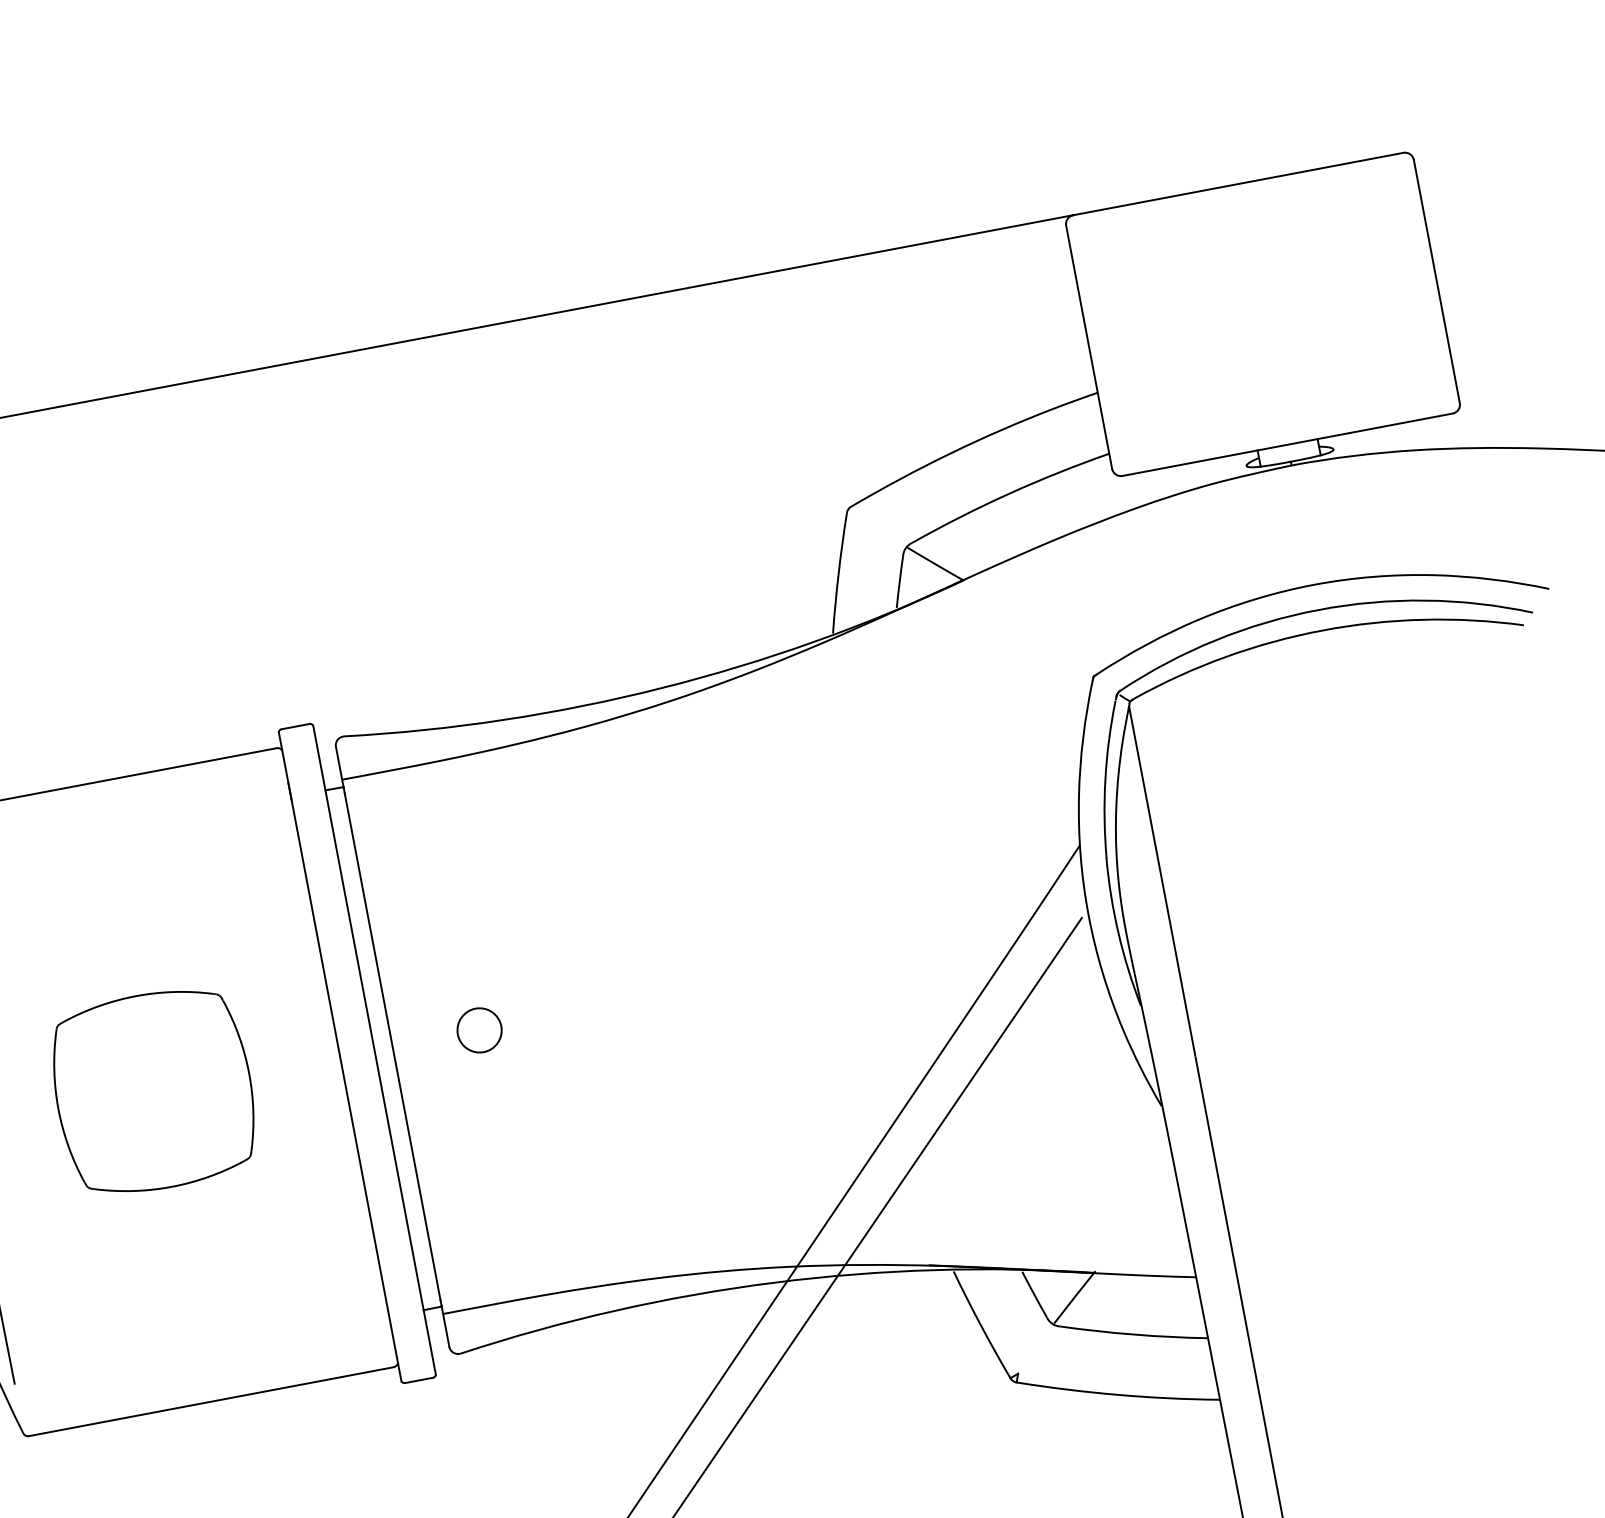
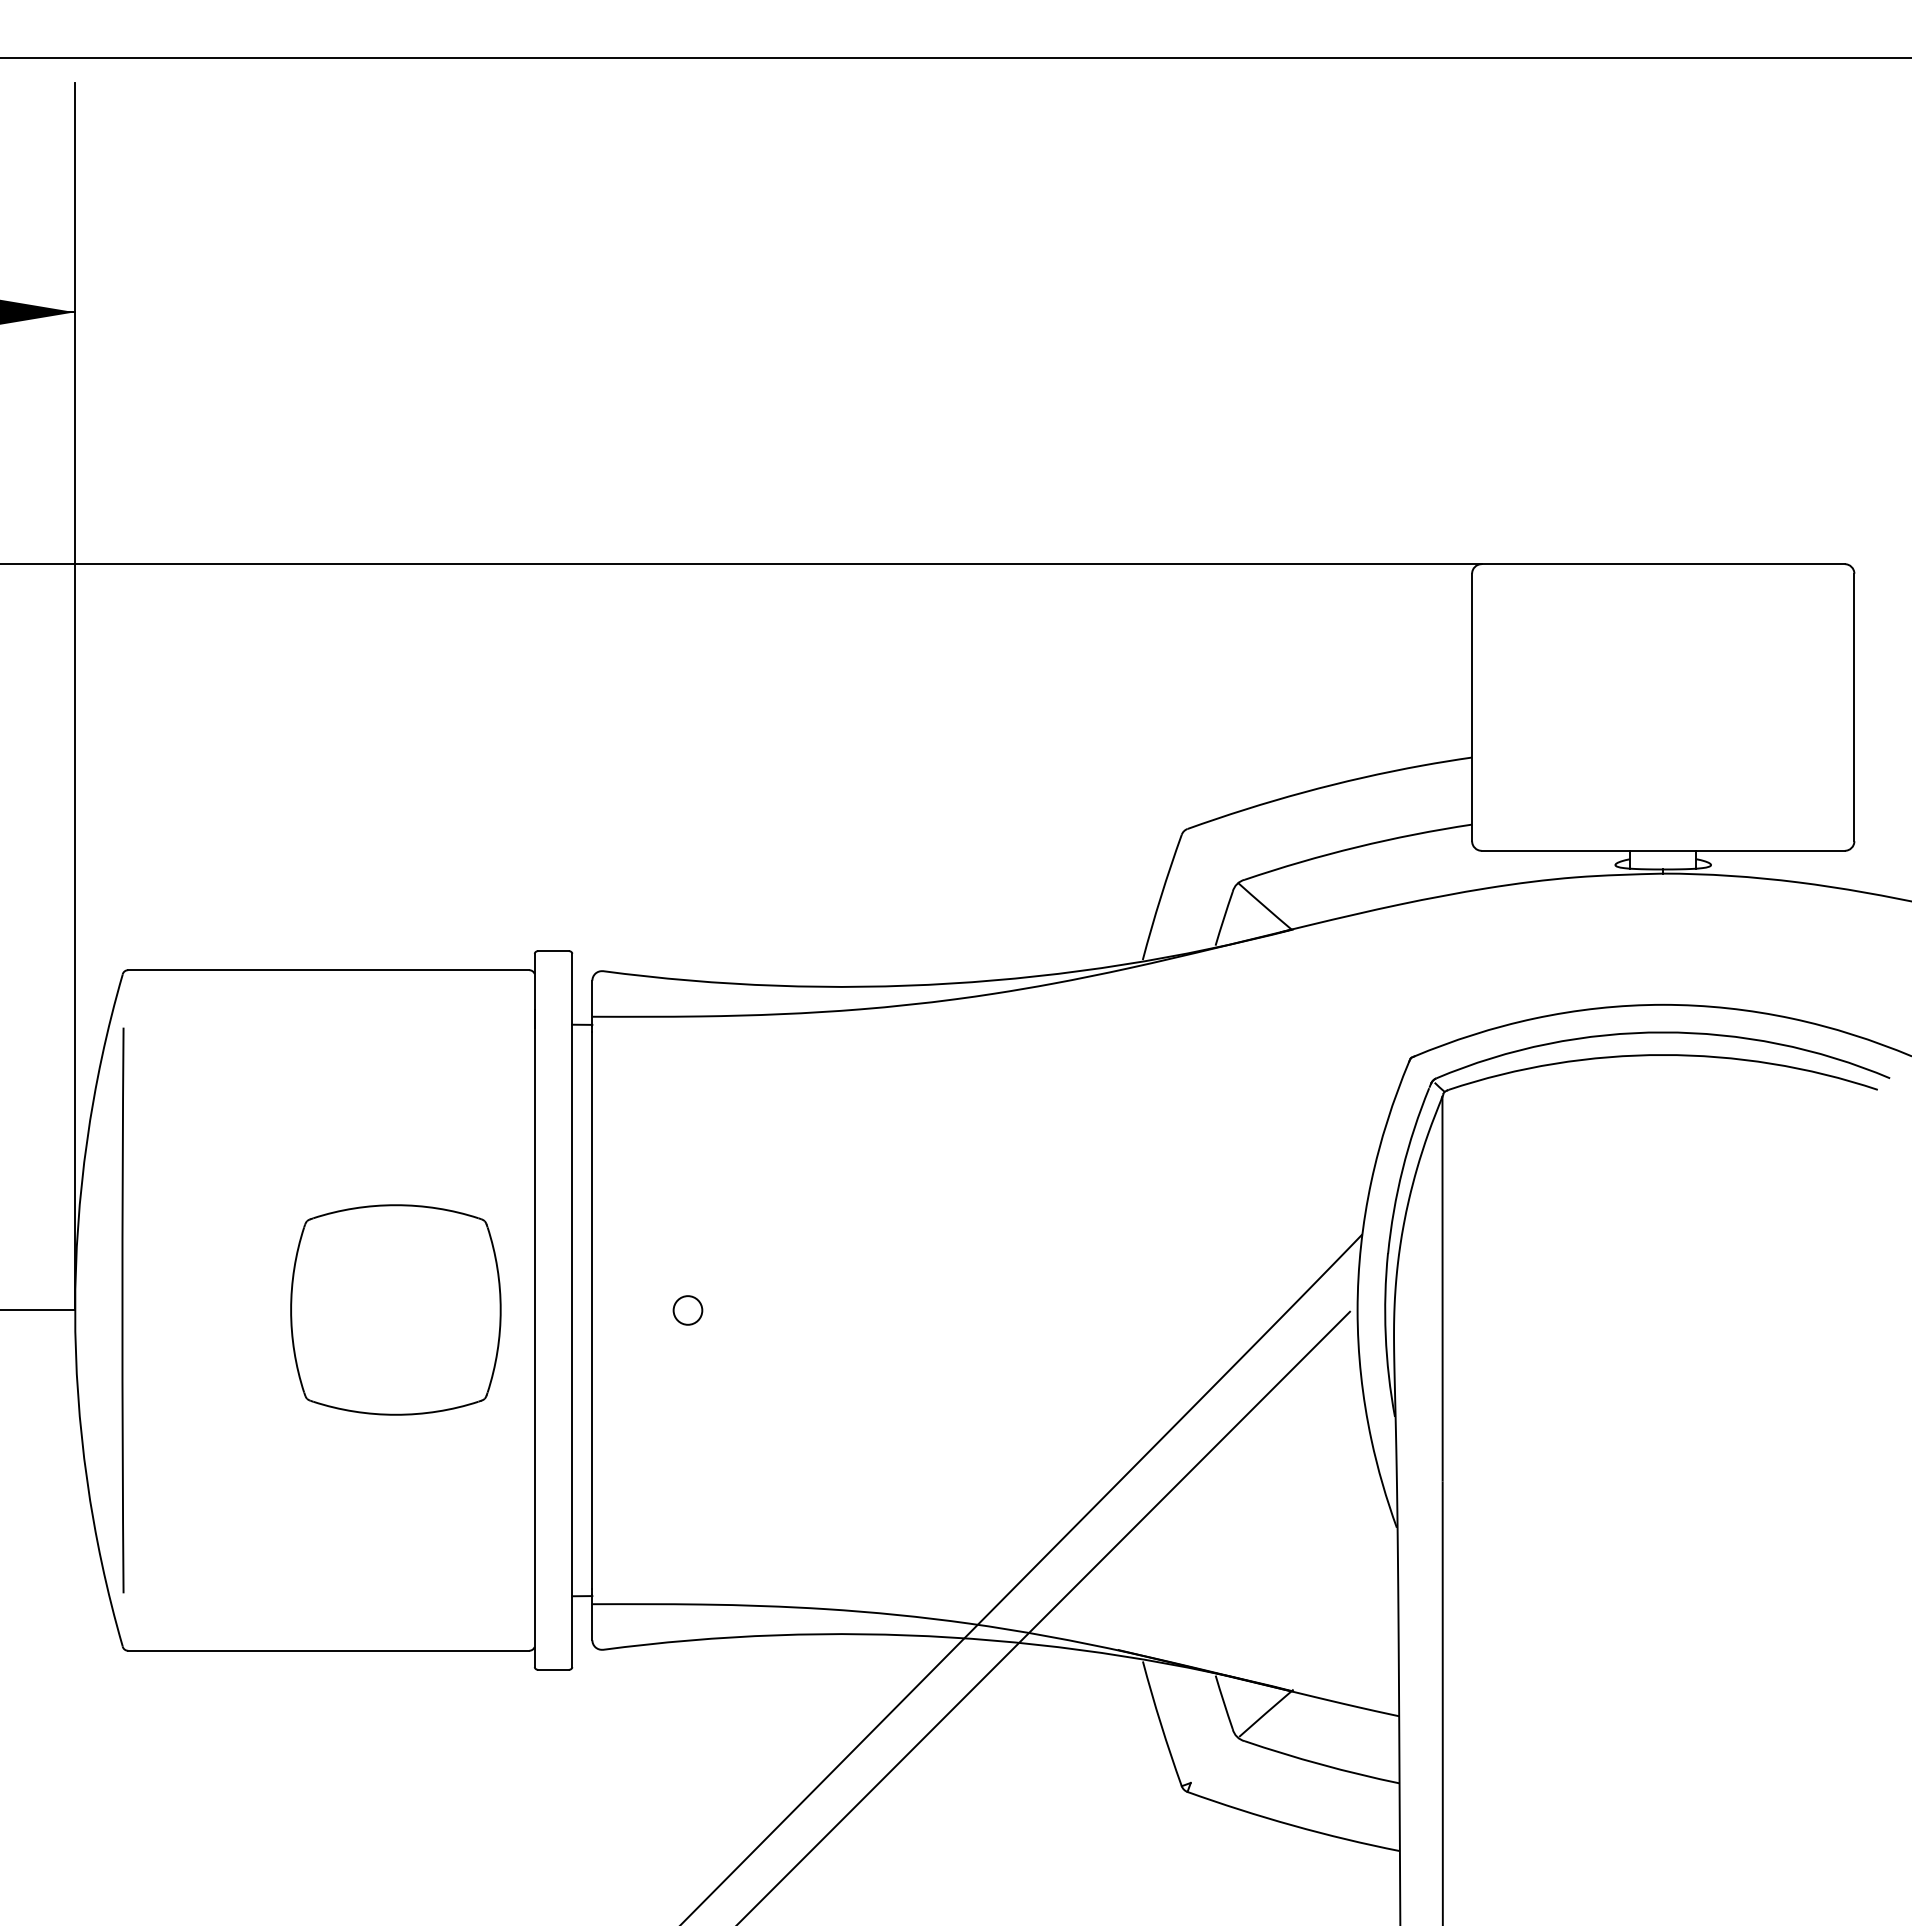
circle: (479, 1030) -> (687, 1310), size x0.6
part: (153, 1091) -> (395, 1309), moved

